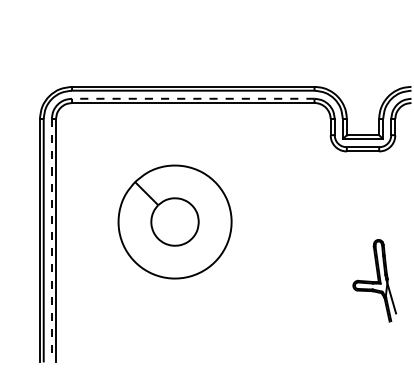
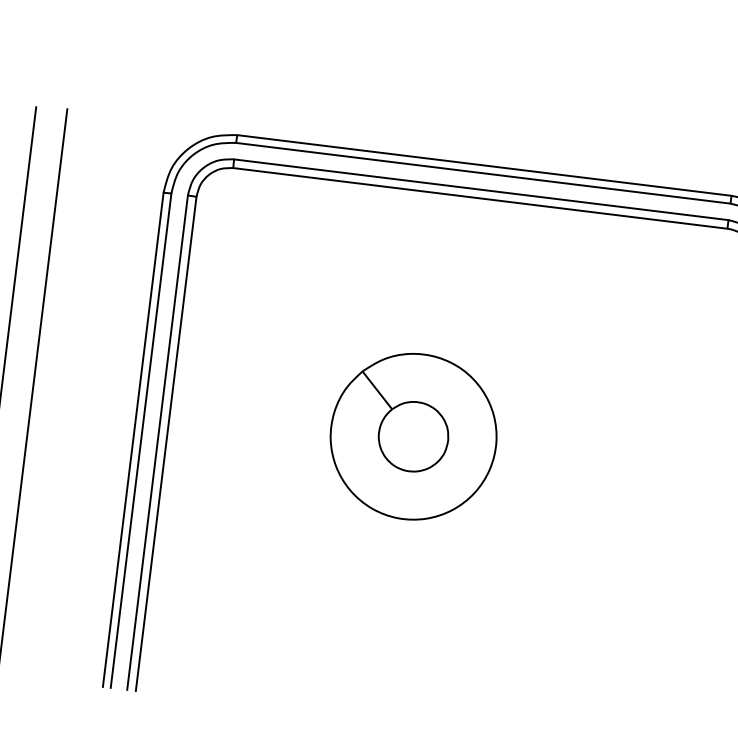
line: (192, 98) -> (479, 188), dashed -> solid
part: (175, 222) -> (414, 437), size x0.71
line: (51, 240) -> (156, 443), dashed -> solid

